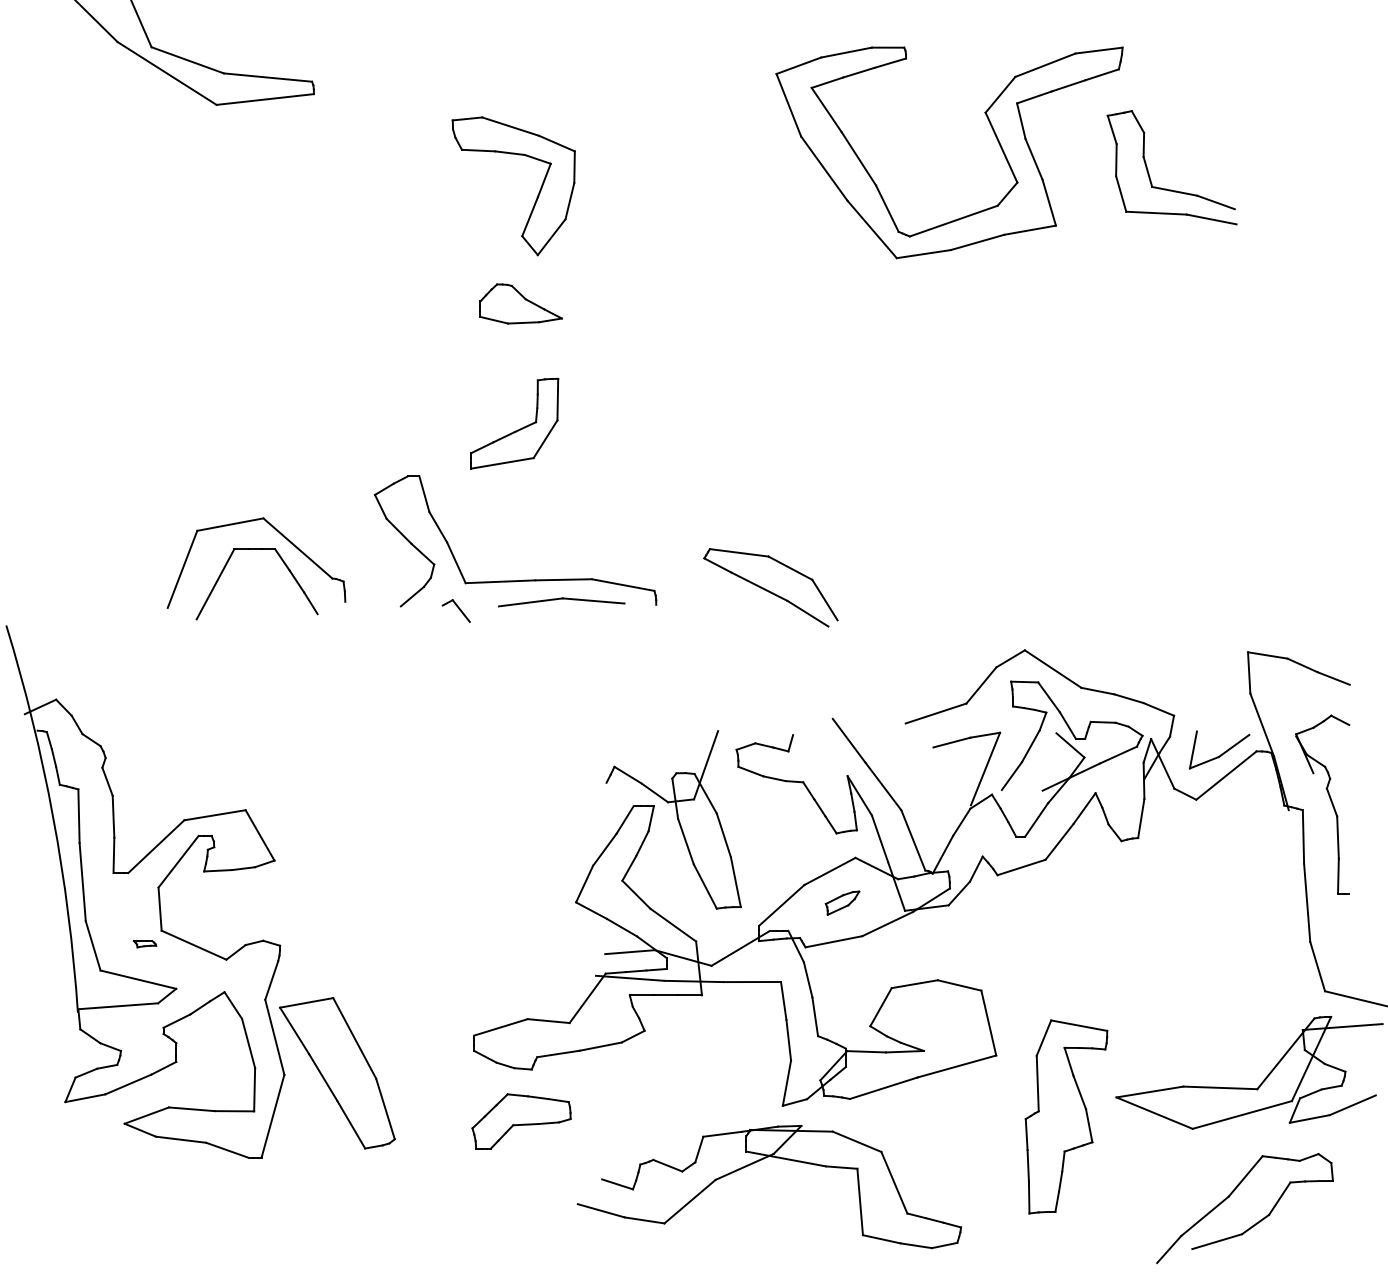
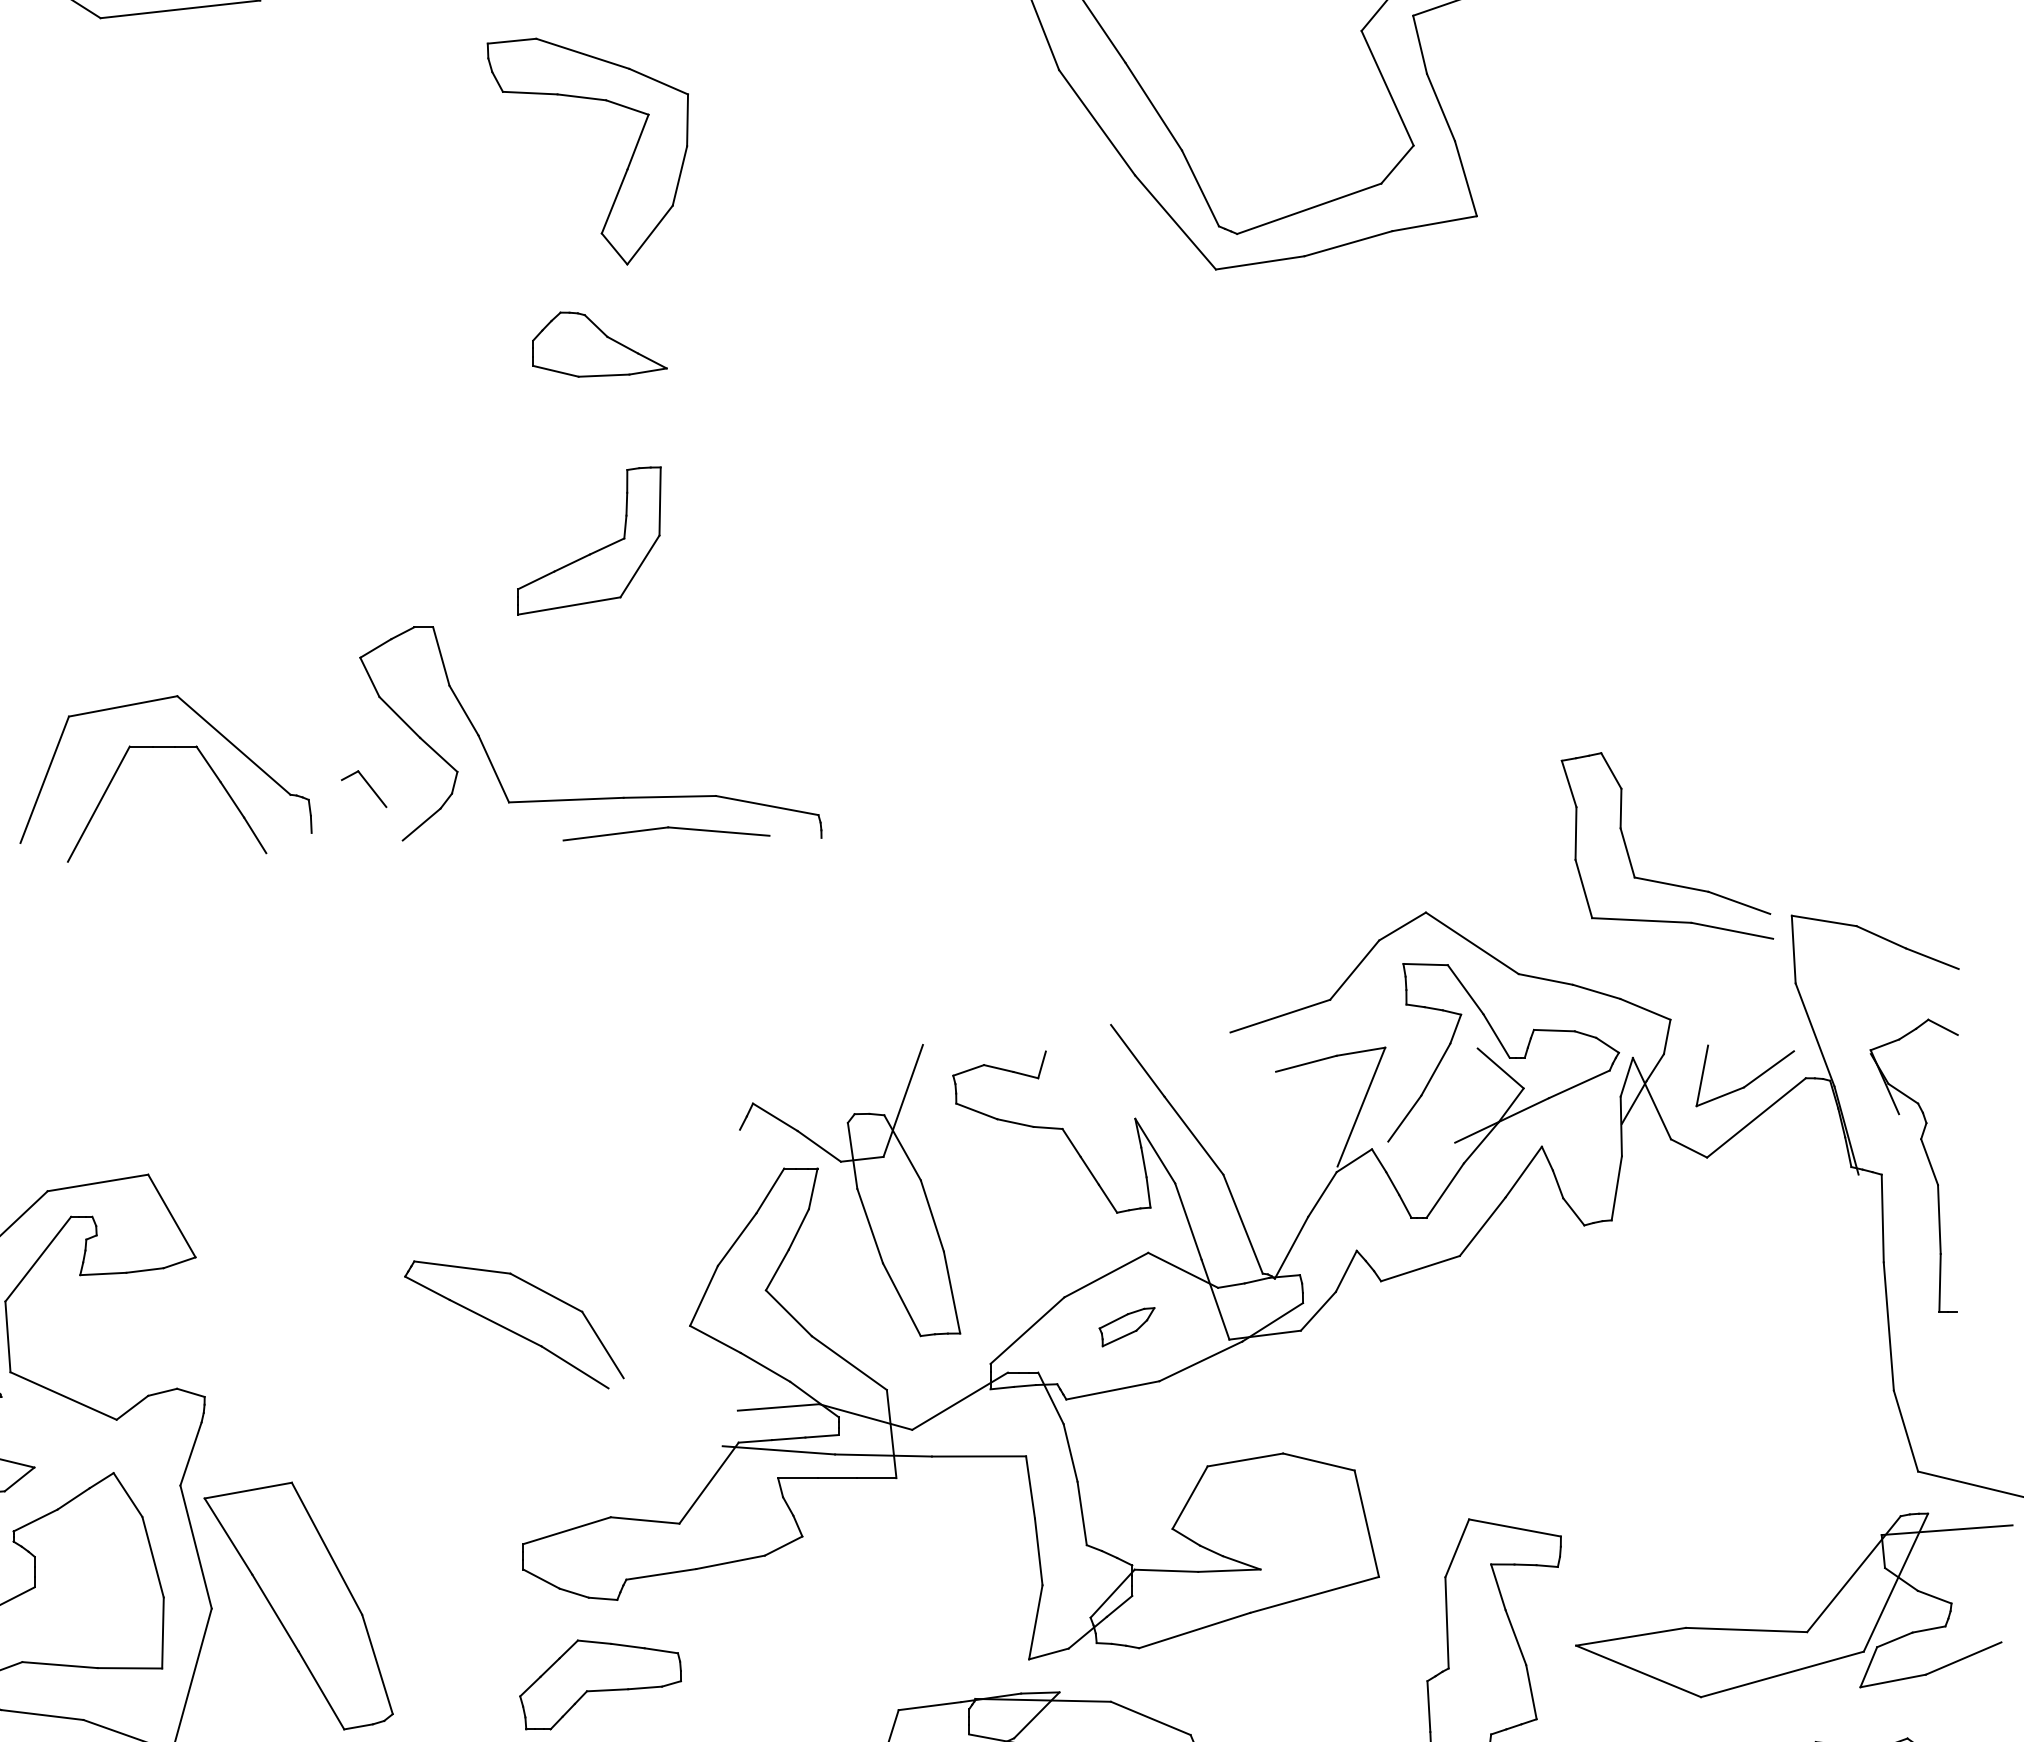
part: (1166, 188) -> (1658, 880), moved
part: (770, 587) -> (513, 1324), moved
part: (455, 610) -> (362, 788), moved

